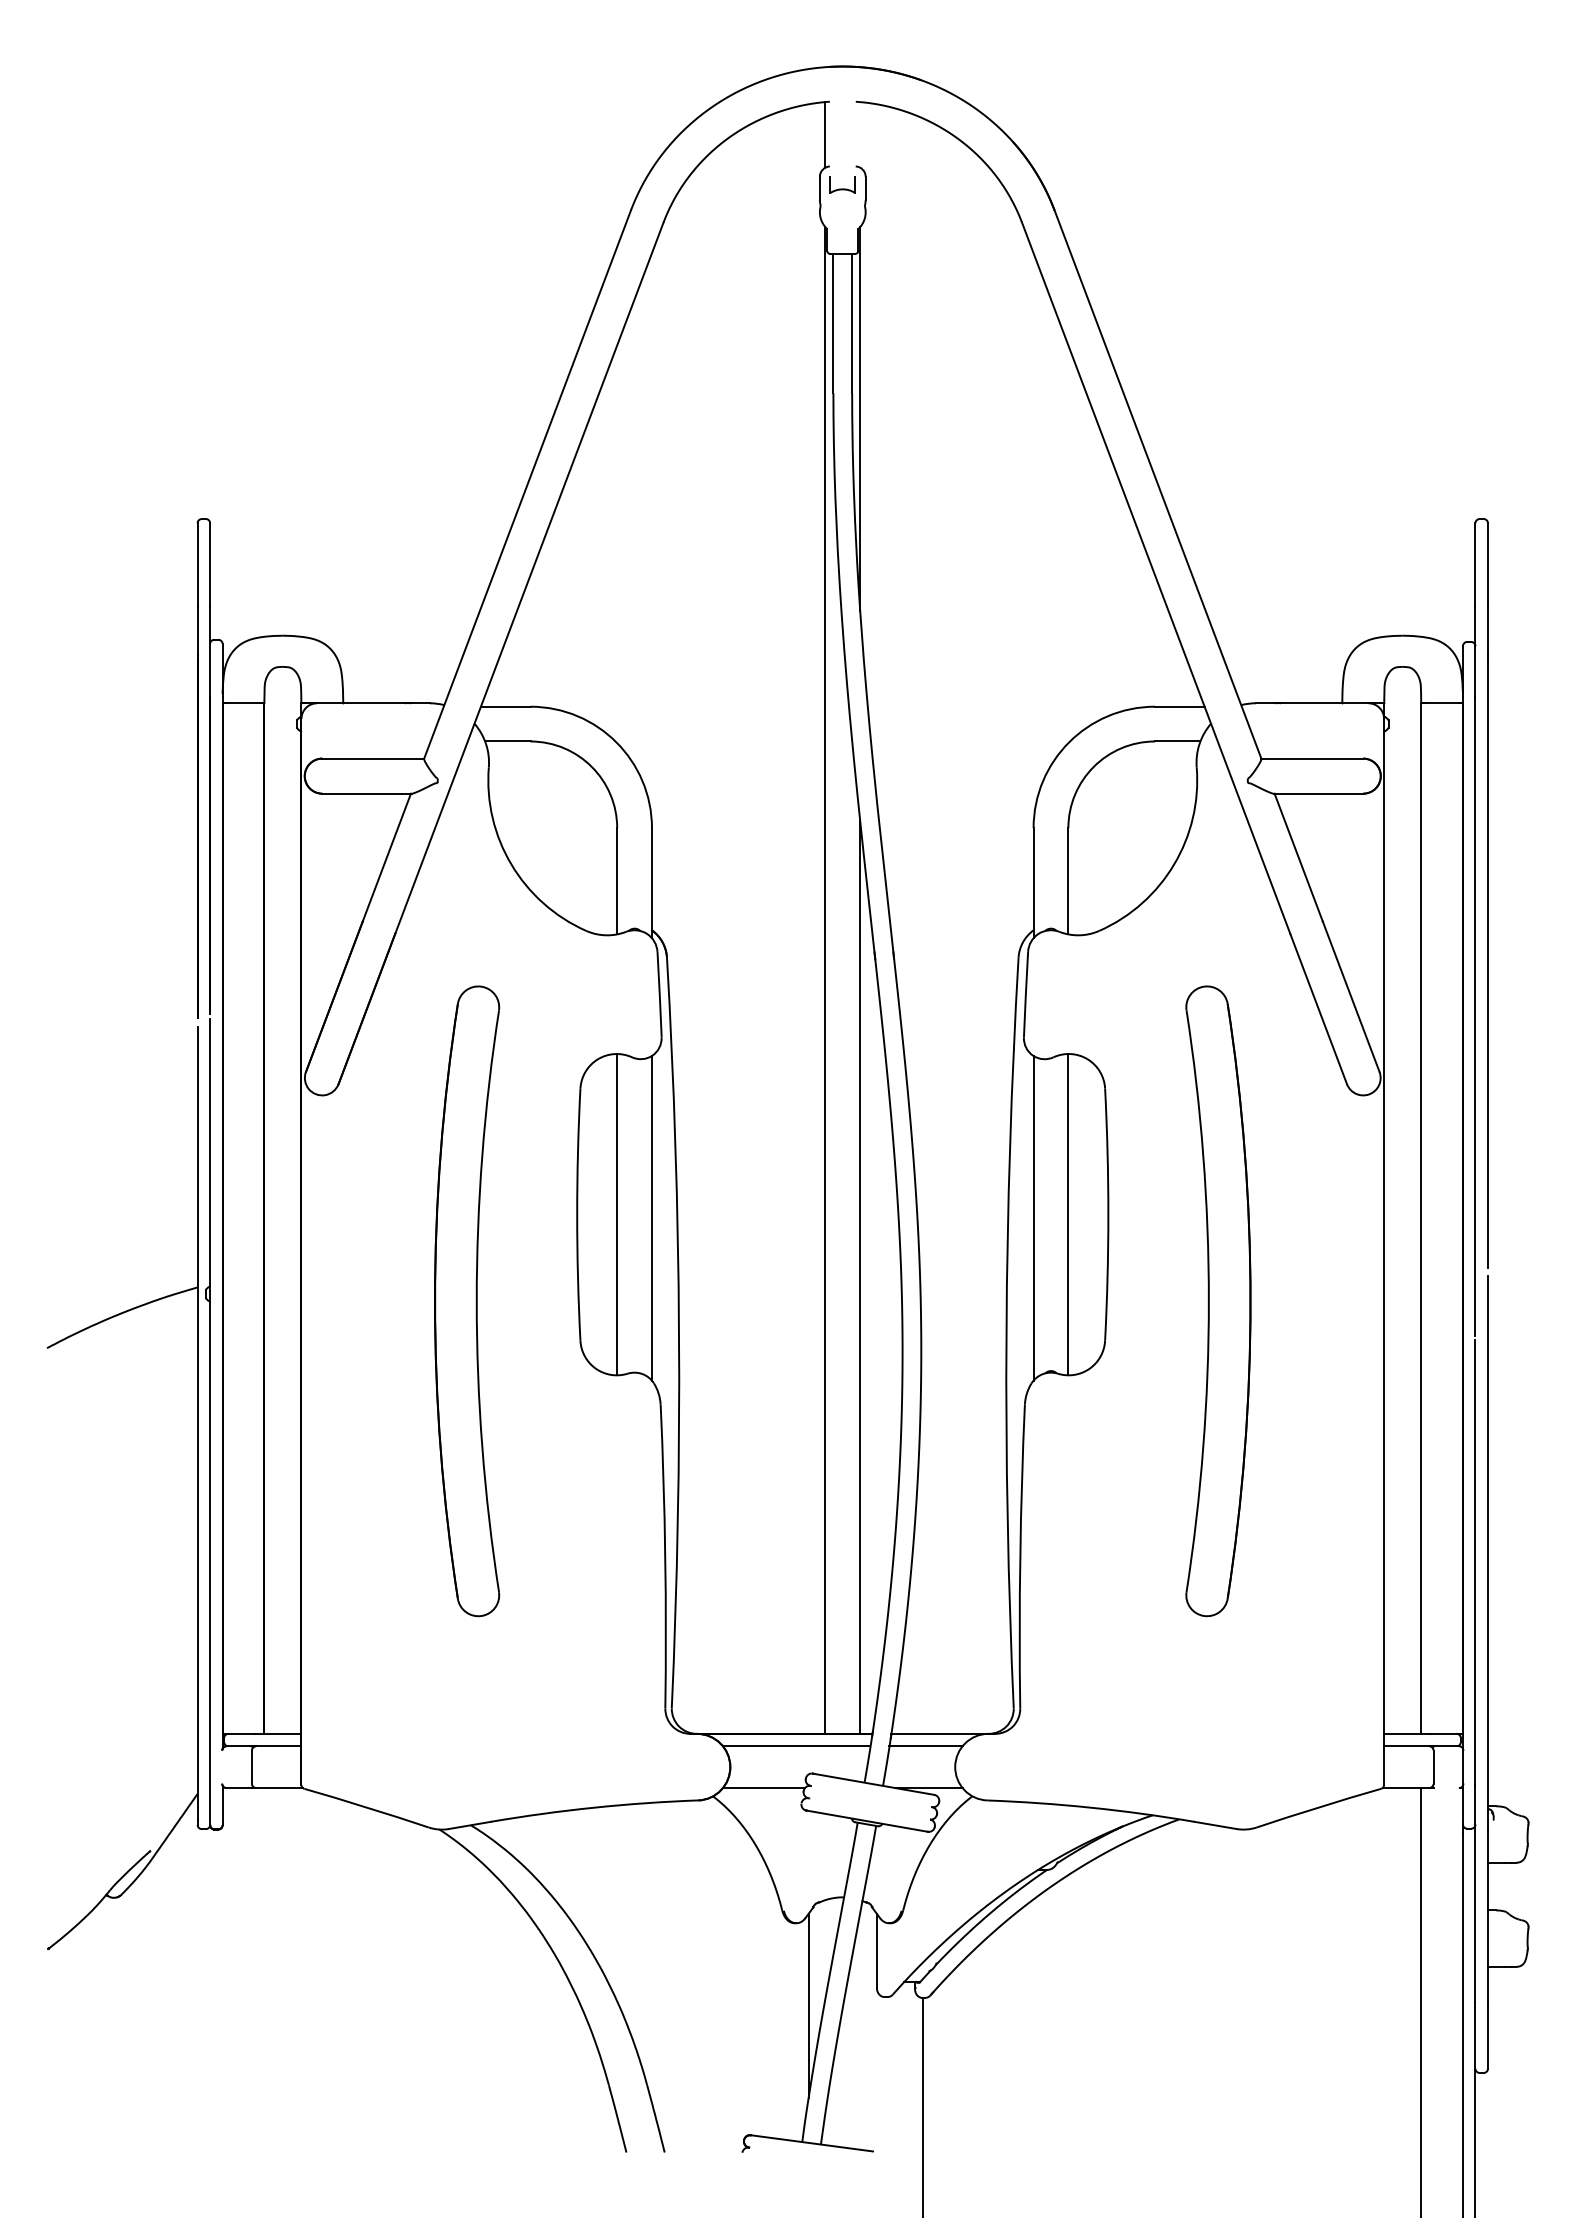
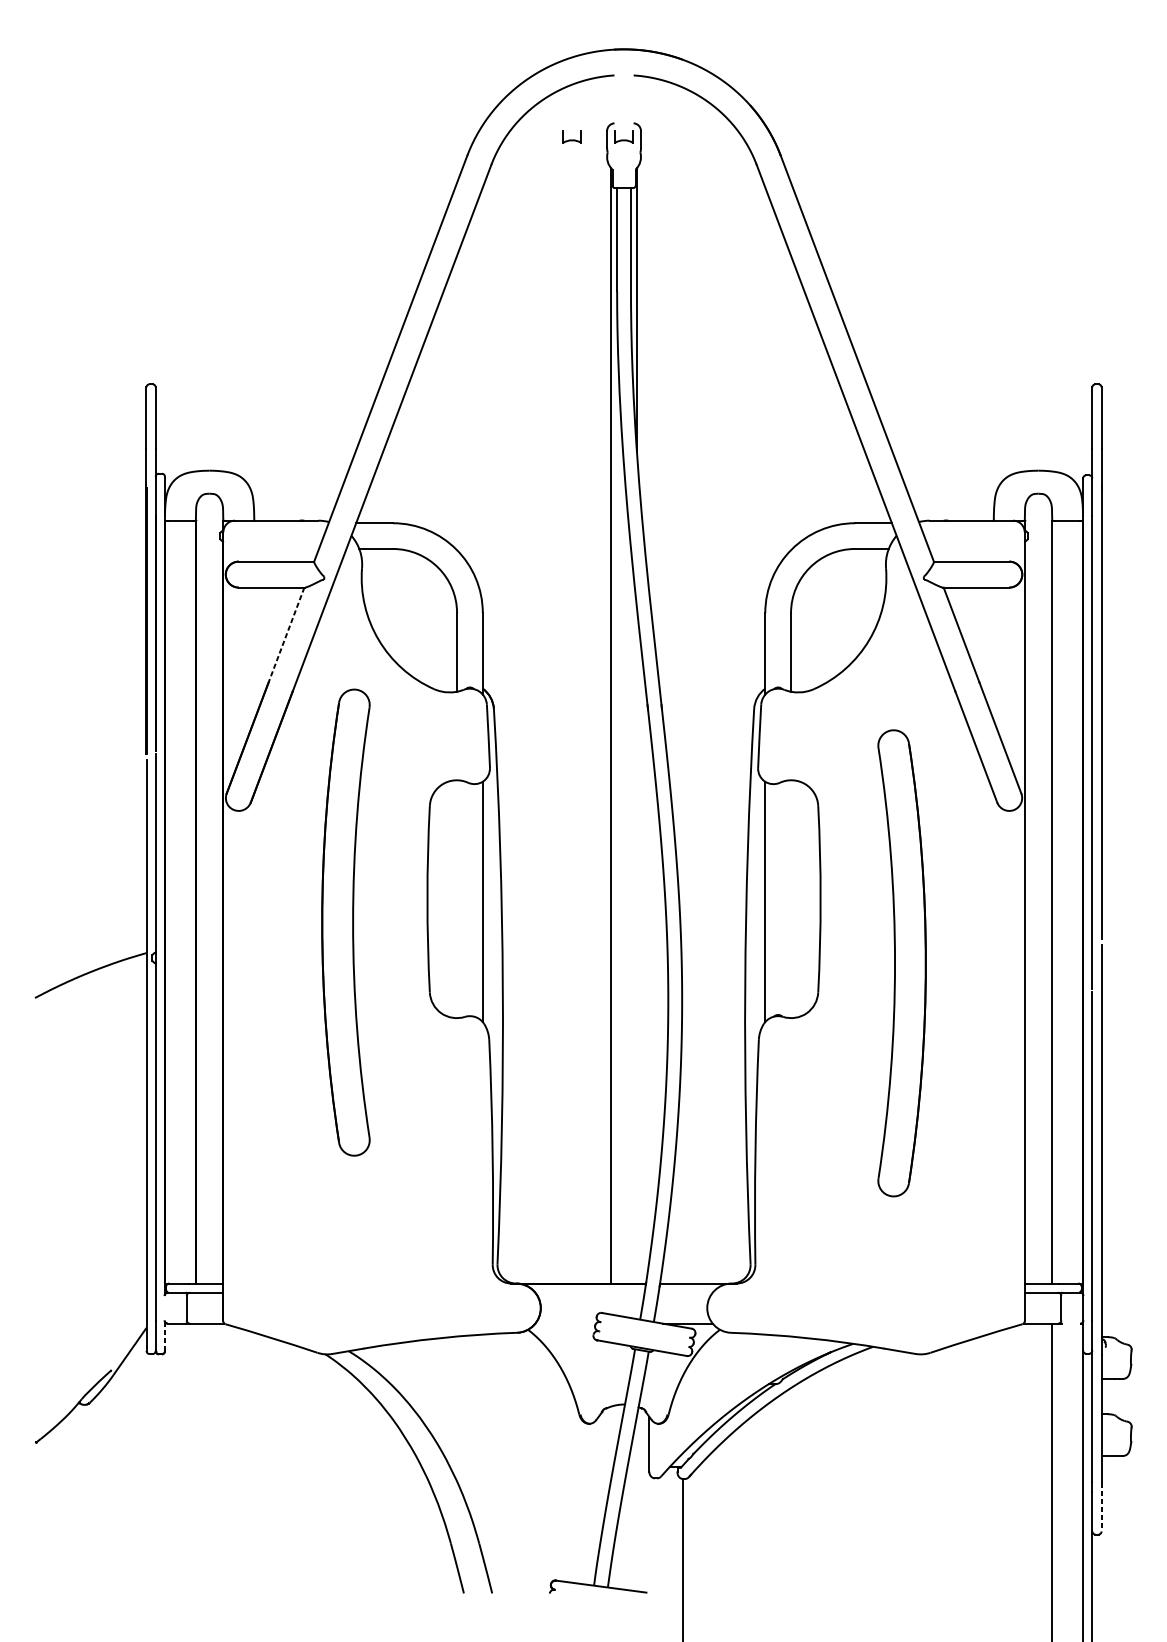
line: (825, 134) -> (611, 99), removed
part: (772, 184) -> (572, 136), added
line: (386, 858) -> (286, 635), solid -> dashed
line: (617, 1214) -> (457, 899), removed
line: (1068, 1214) -> (791, 899), removed
line: (860, 1276) -> (637, 944), removed
part: (467, 1301) -> (346, 922), moved
line: (796, 1746) -> (589, 1292), removed
line: (925, 1746) -> (685, 1292), removed
line: (764, 1787) -> (566, 1323), removed
line: (222, 1805) -> (164, 1336), solid -> dashed
line: (808, 2005) -> (598, 1484), removed
line: (1487, 2036) -> (1101, 1507), solid -> dashed

